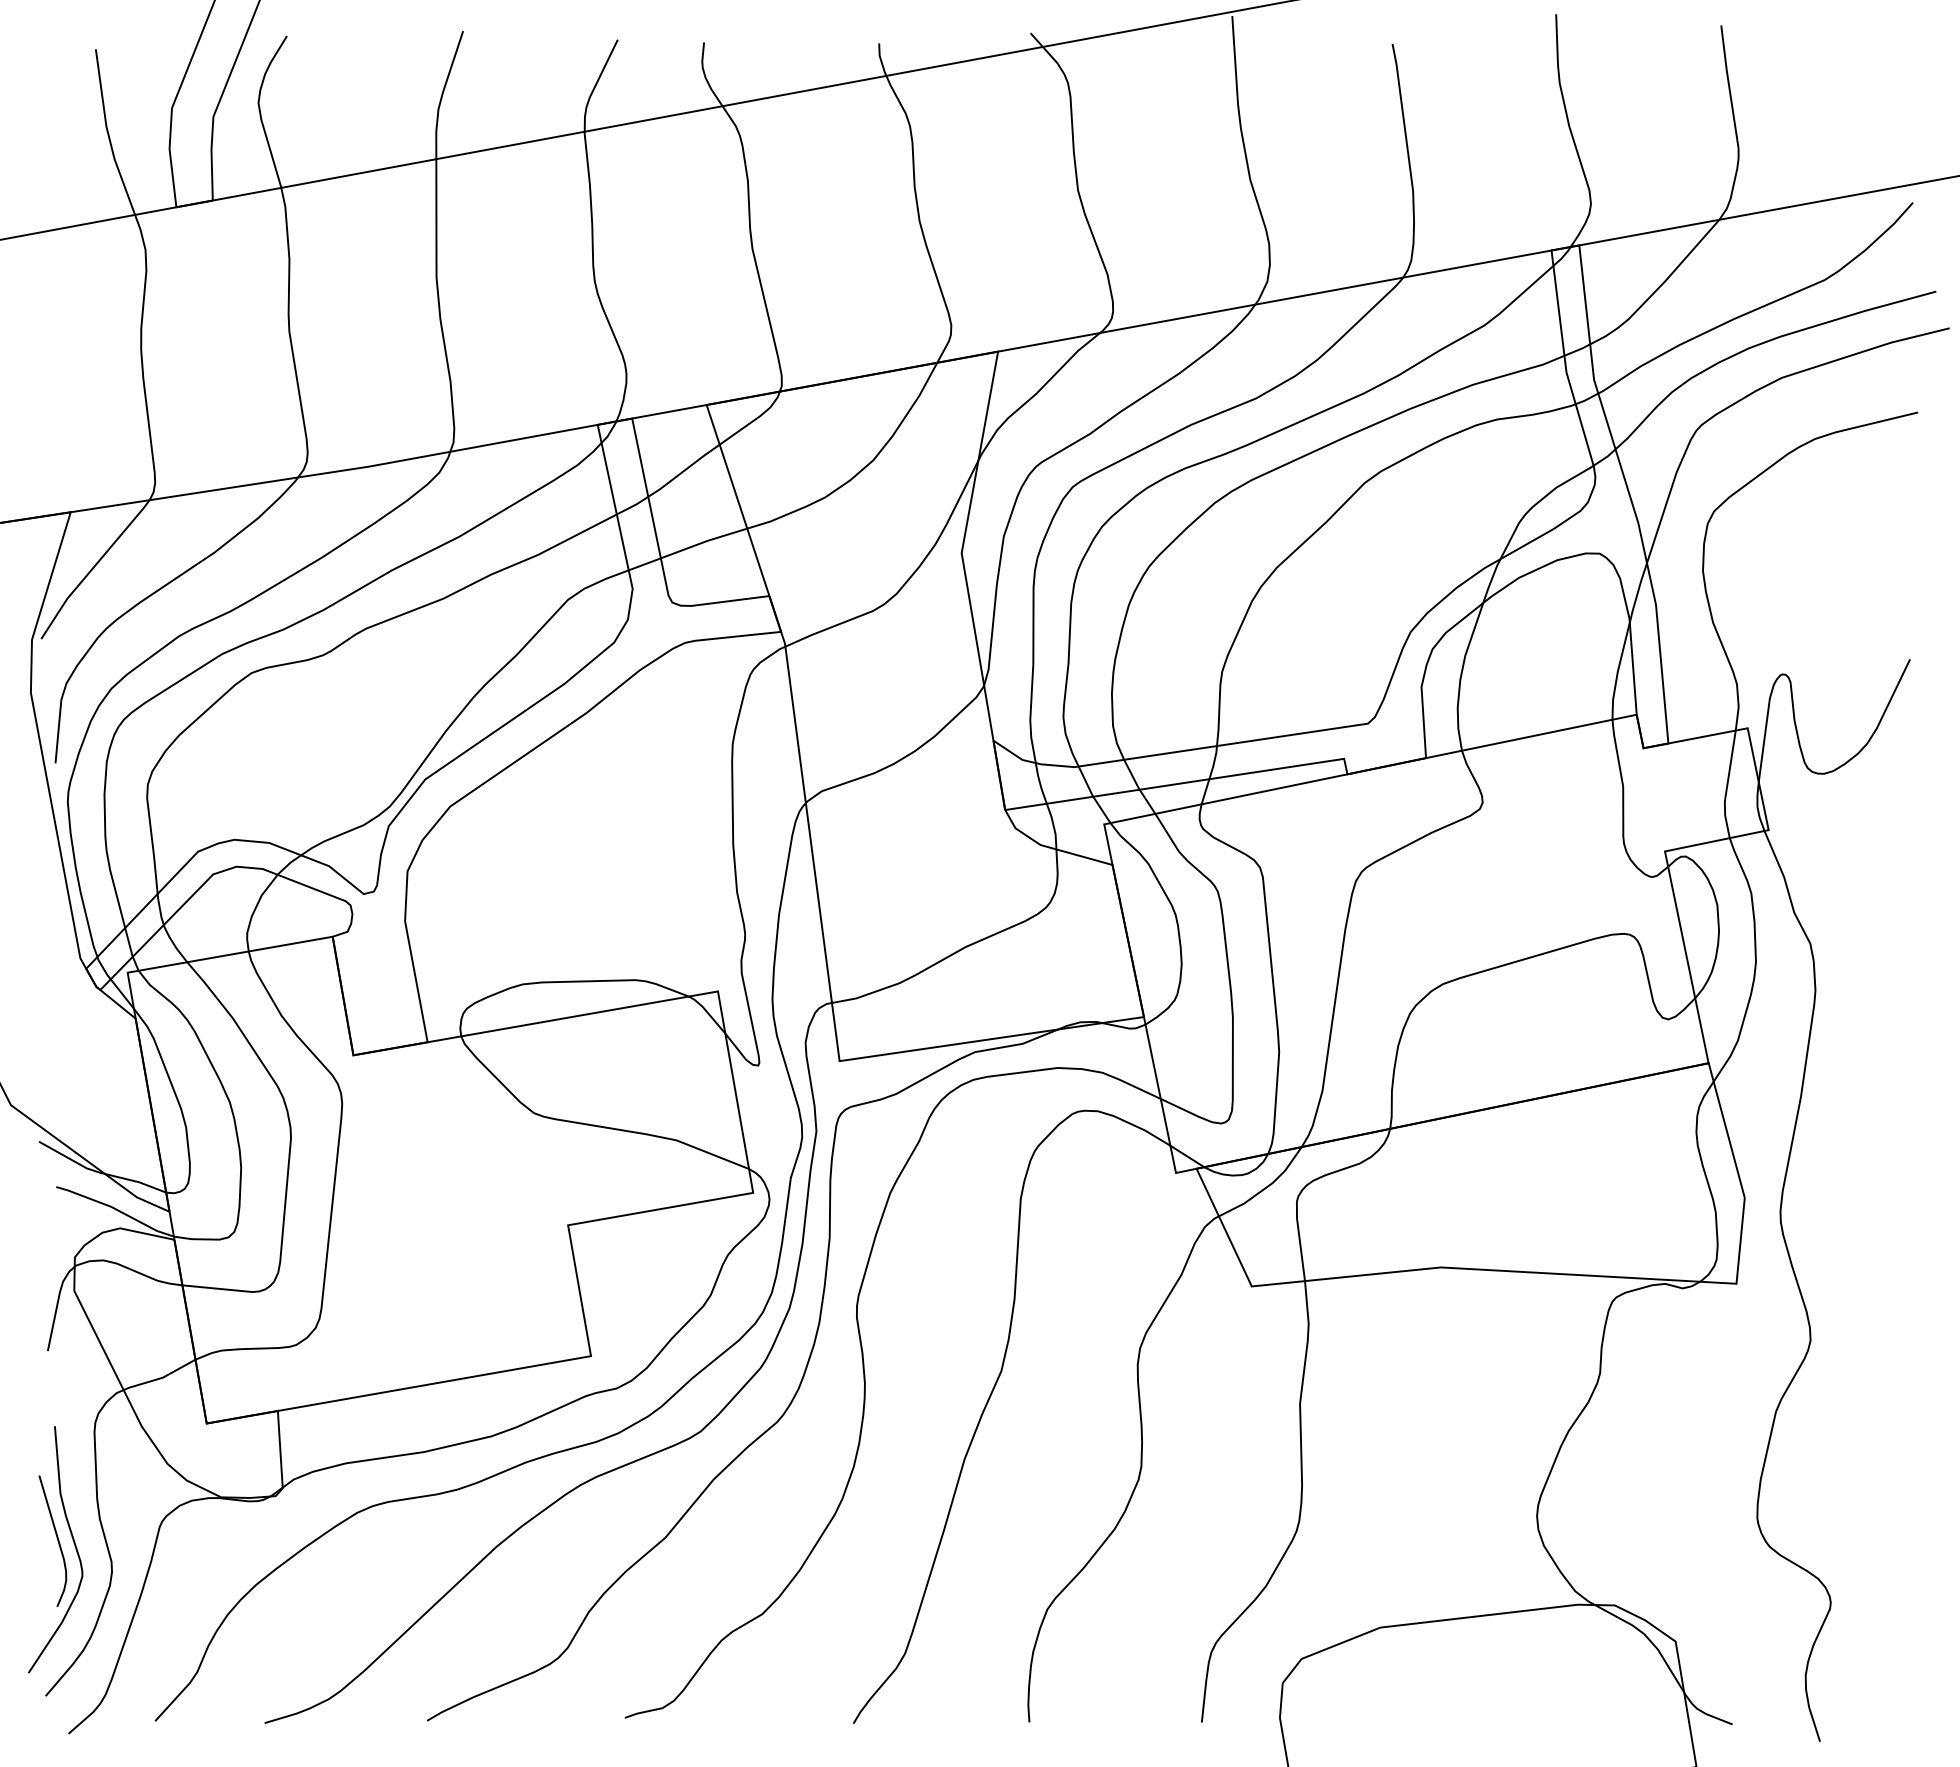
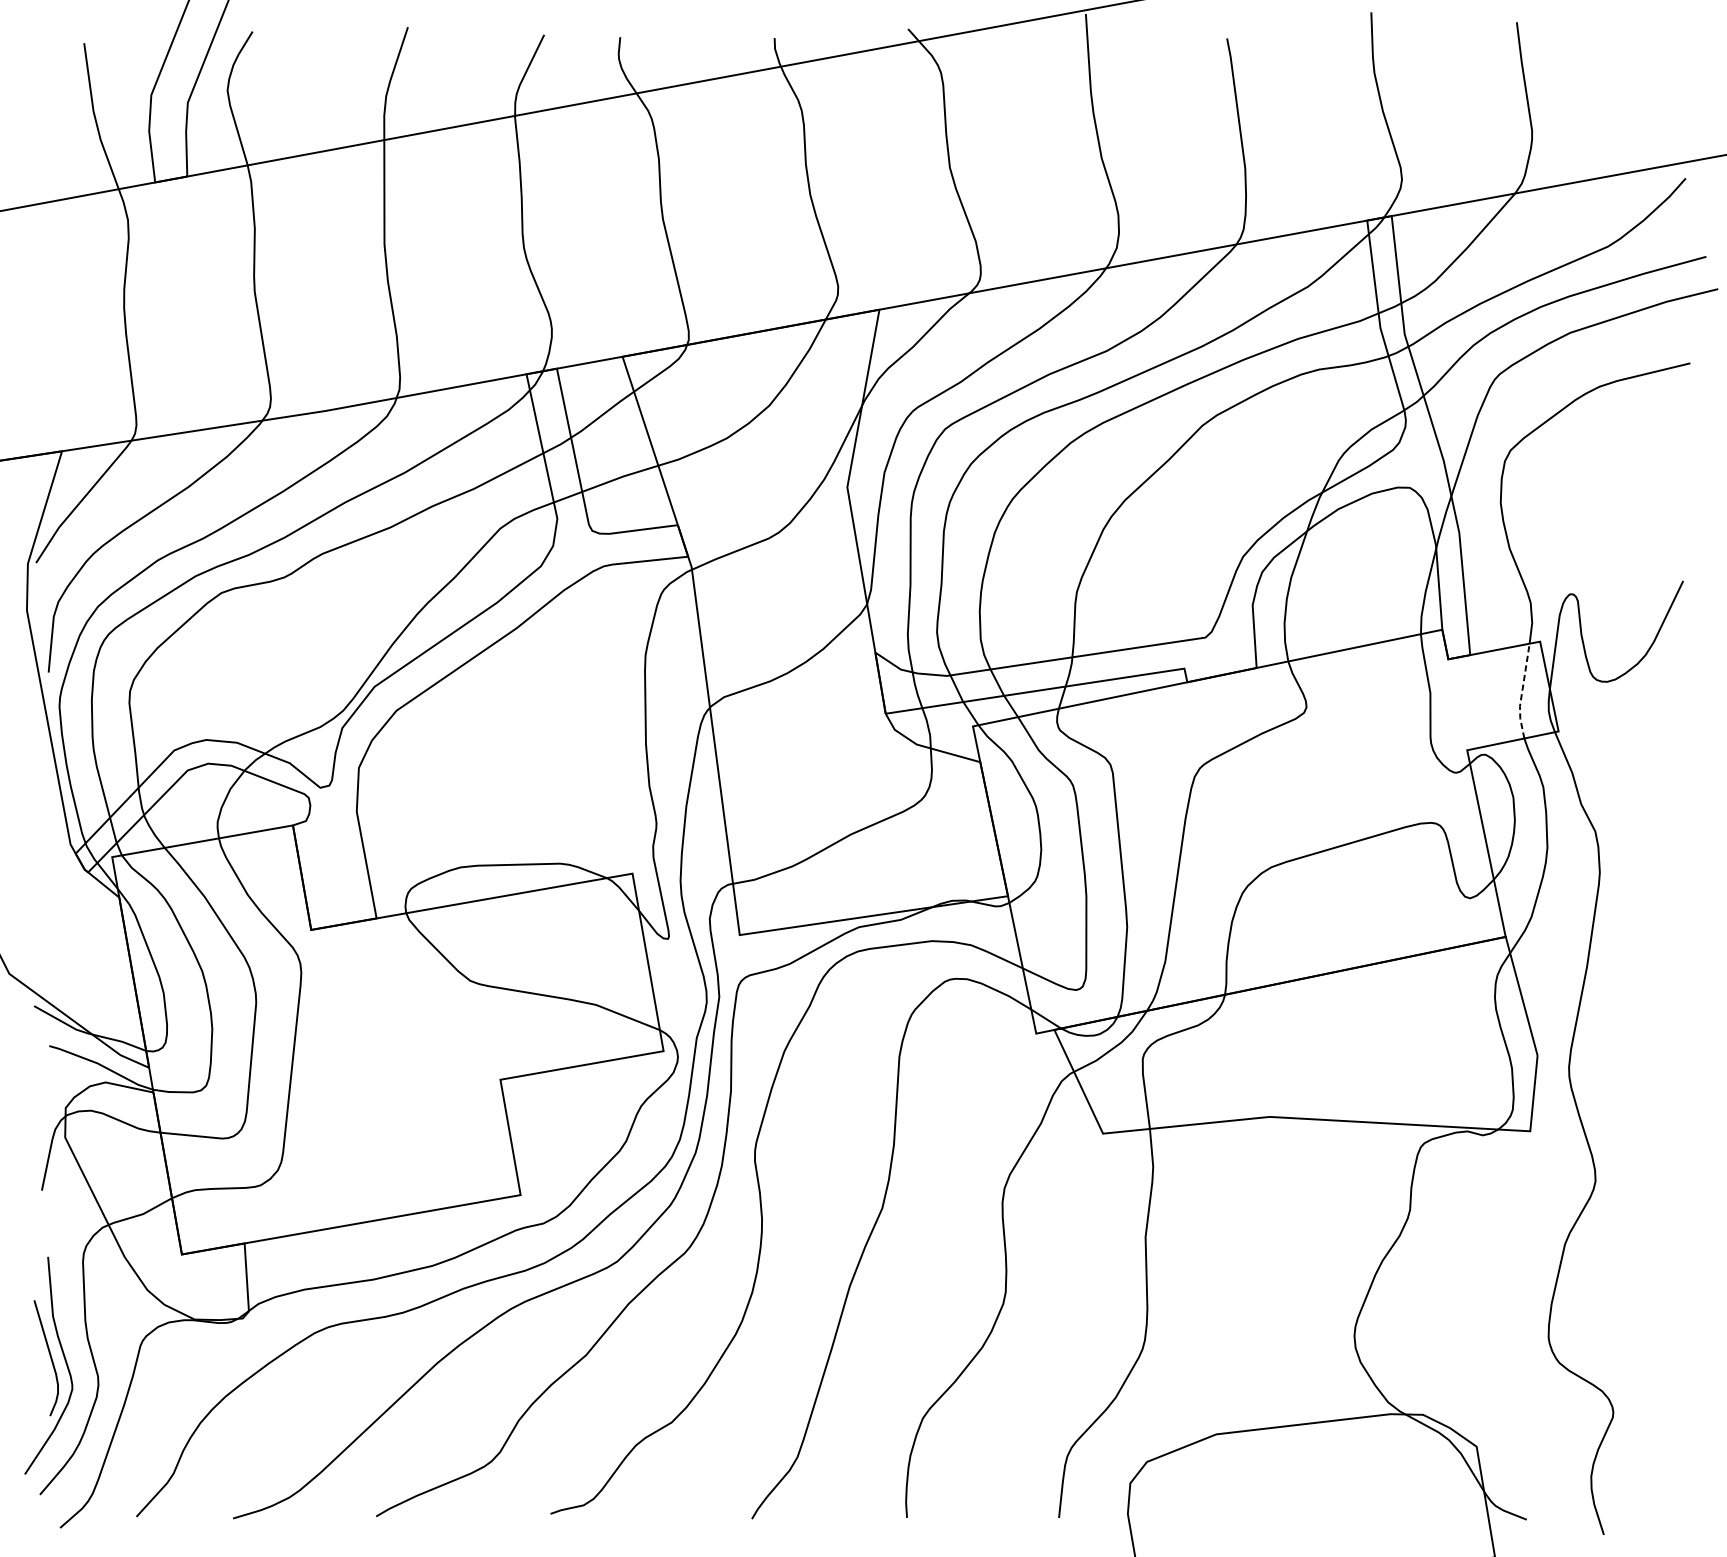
line: (1727, 785) -> (1522, 692), solid -> dashed

